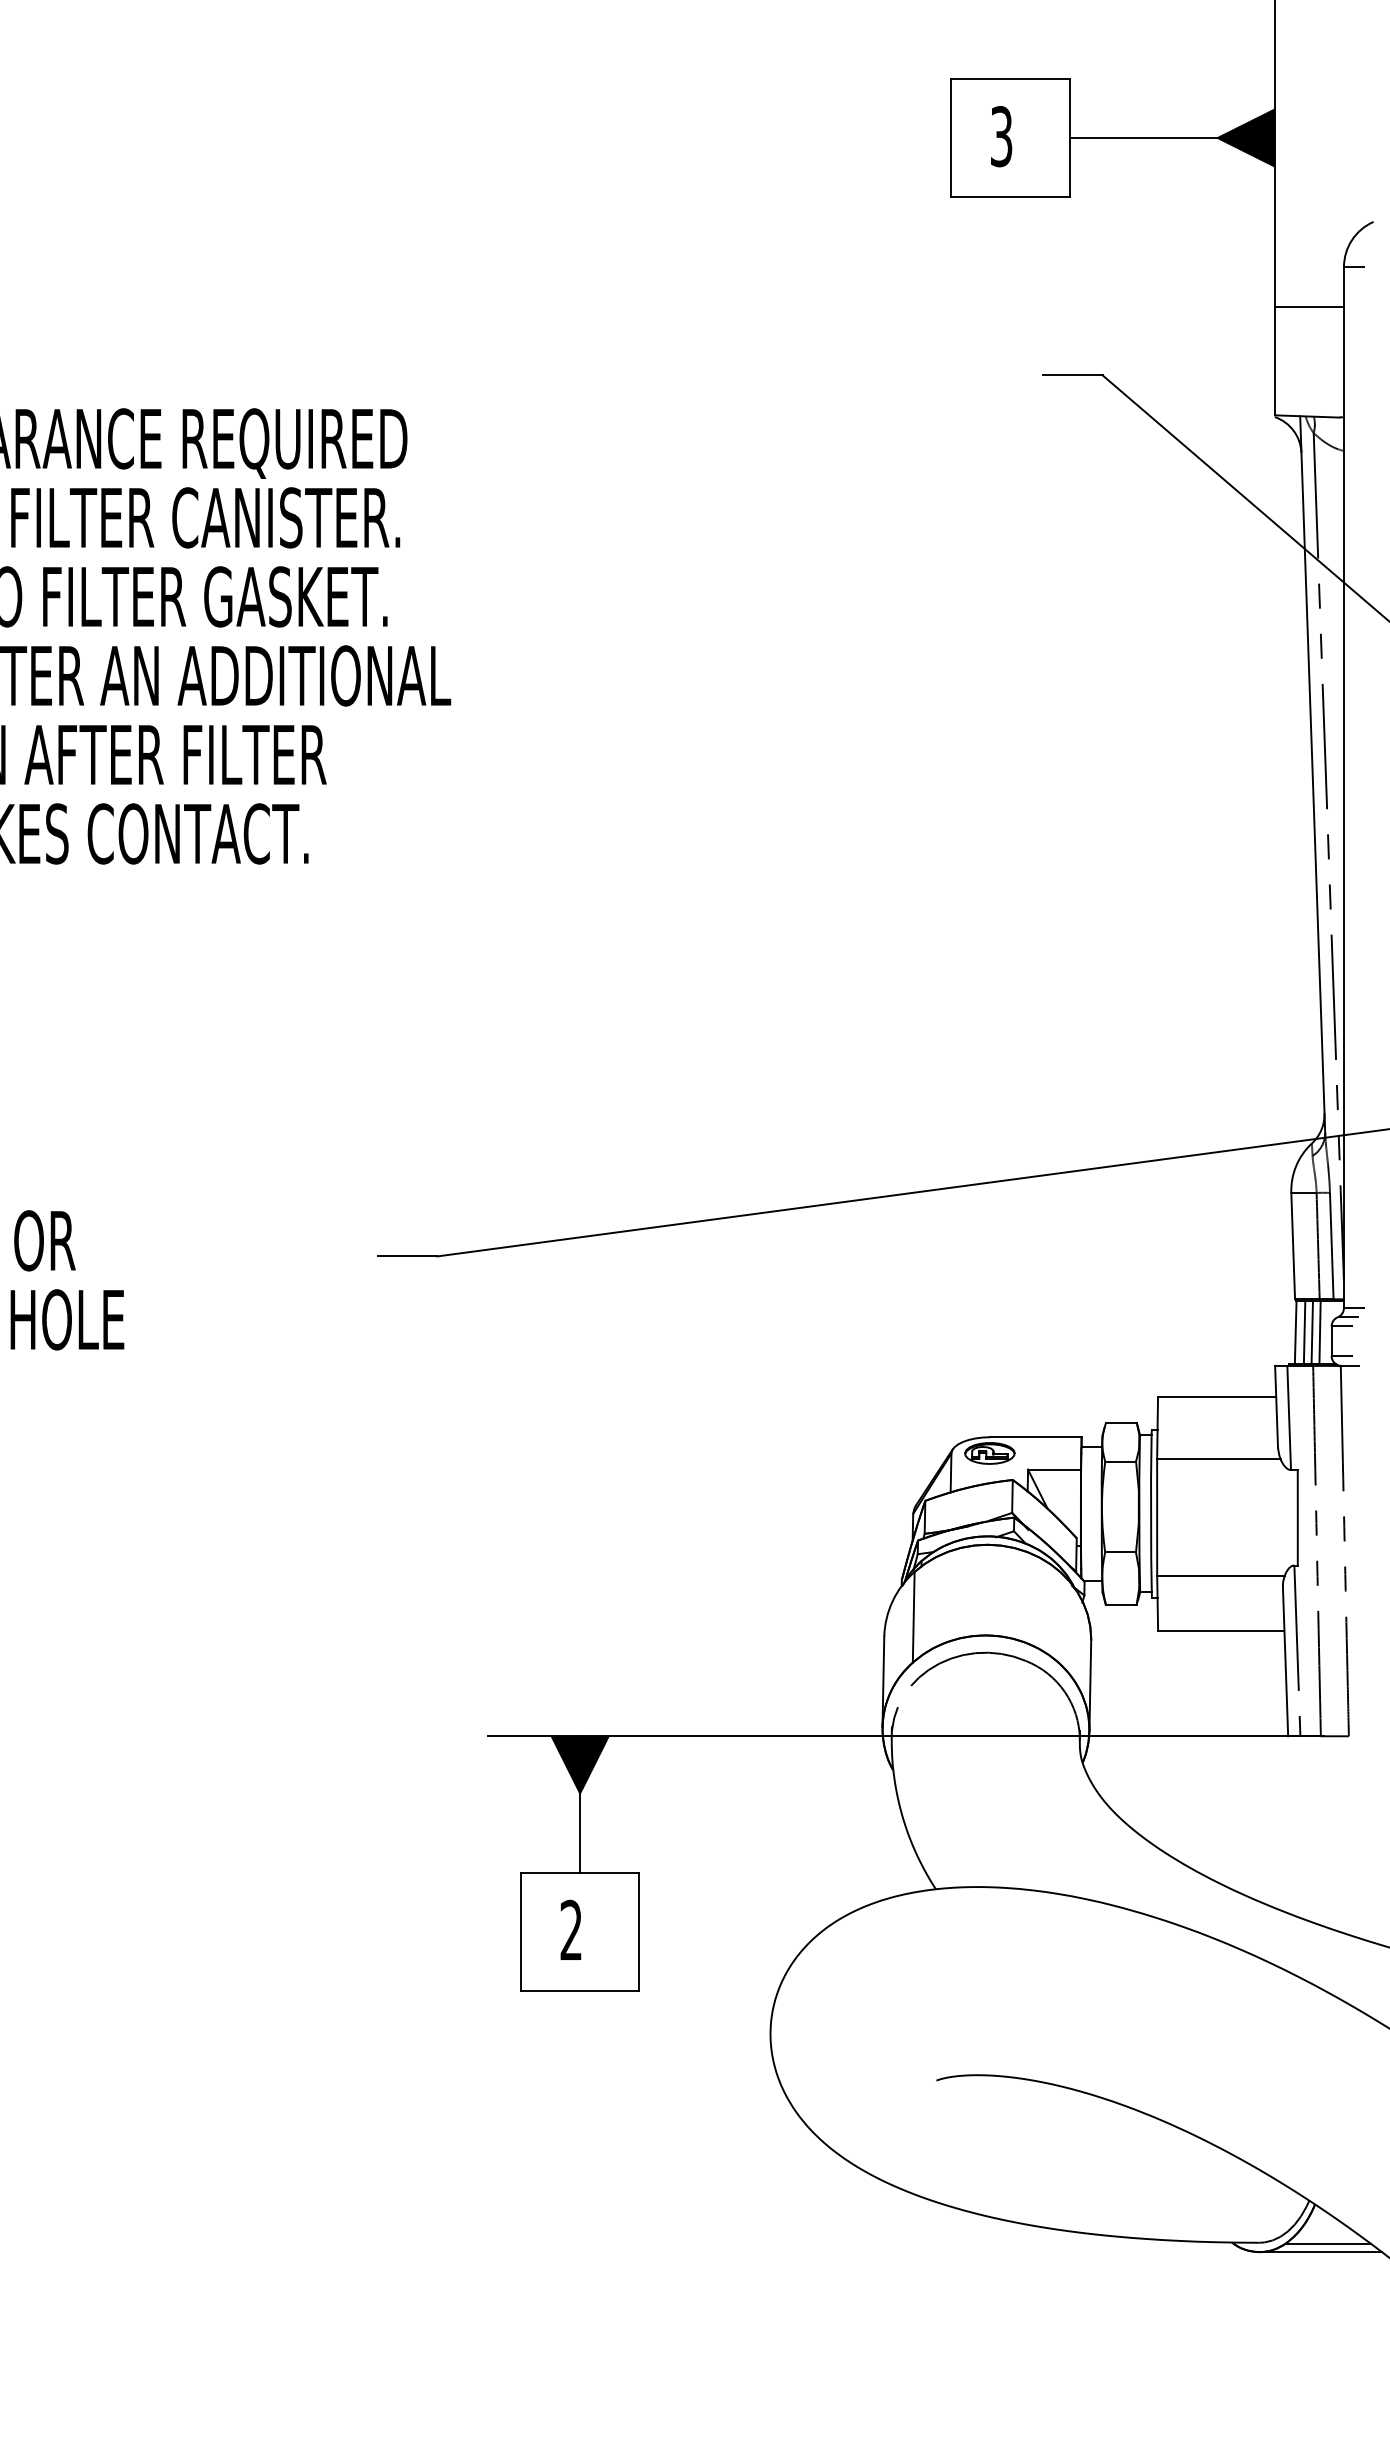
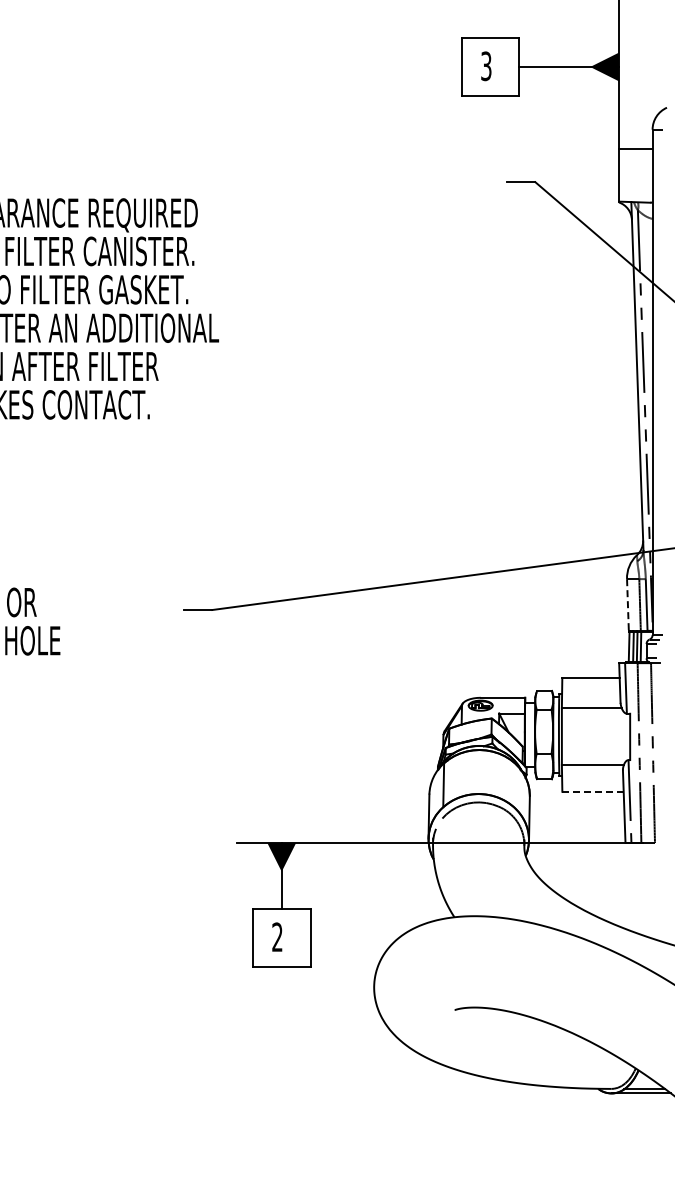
line: (1292, 1247) -> (627, 605), solid -> dashed
line: (1222, 1630) -> (593, 791), solid -> dashed

